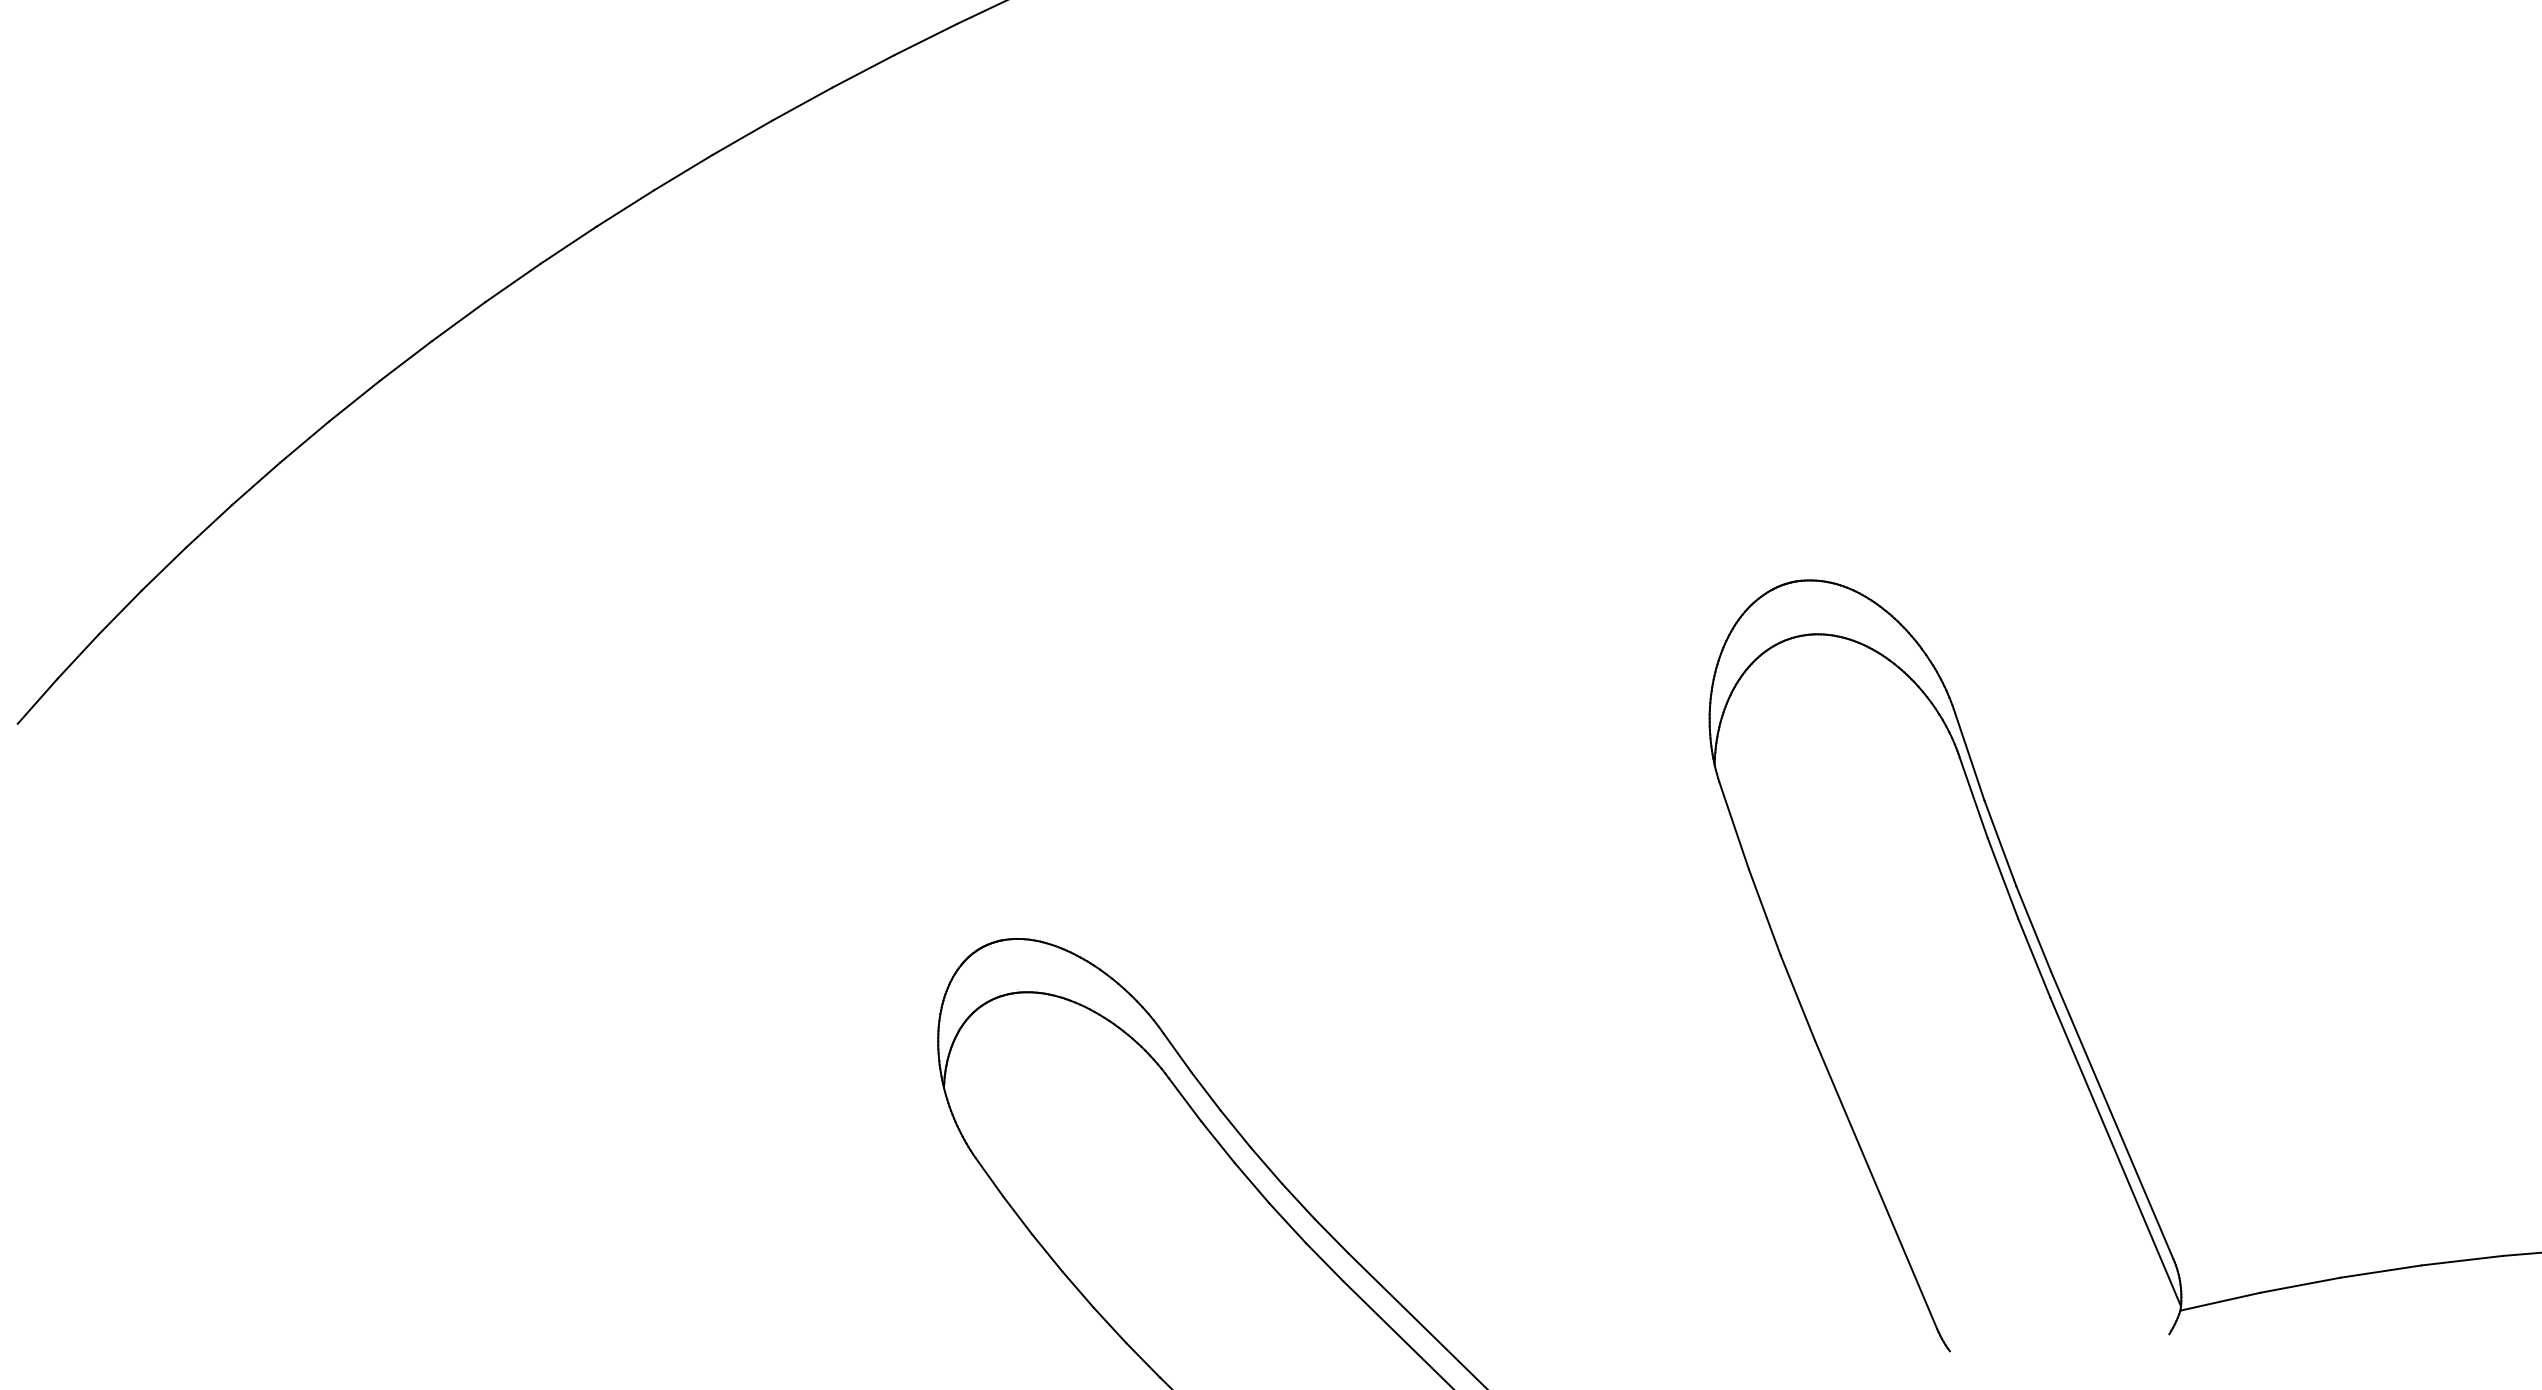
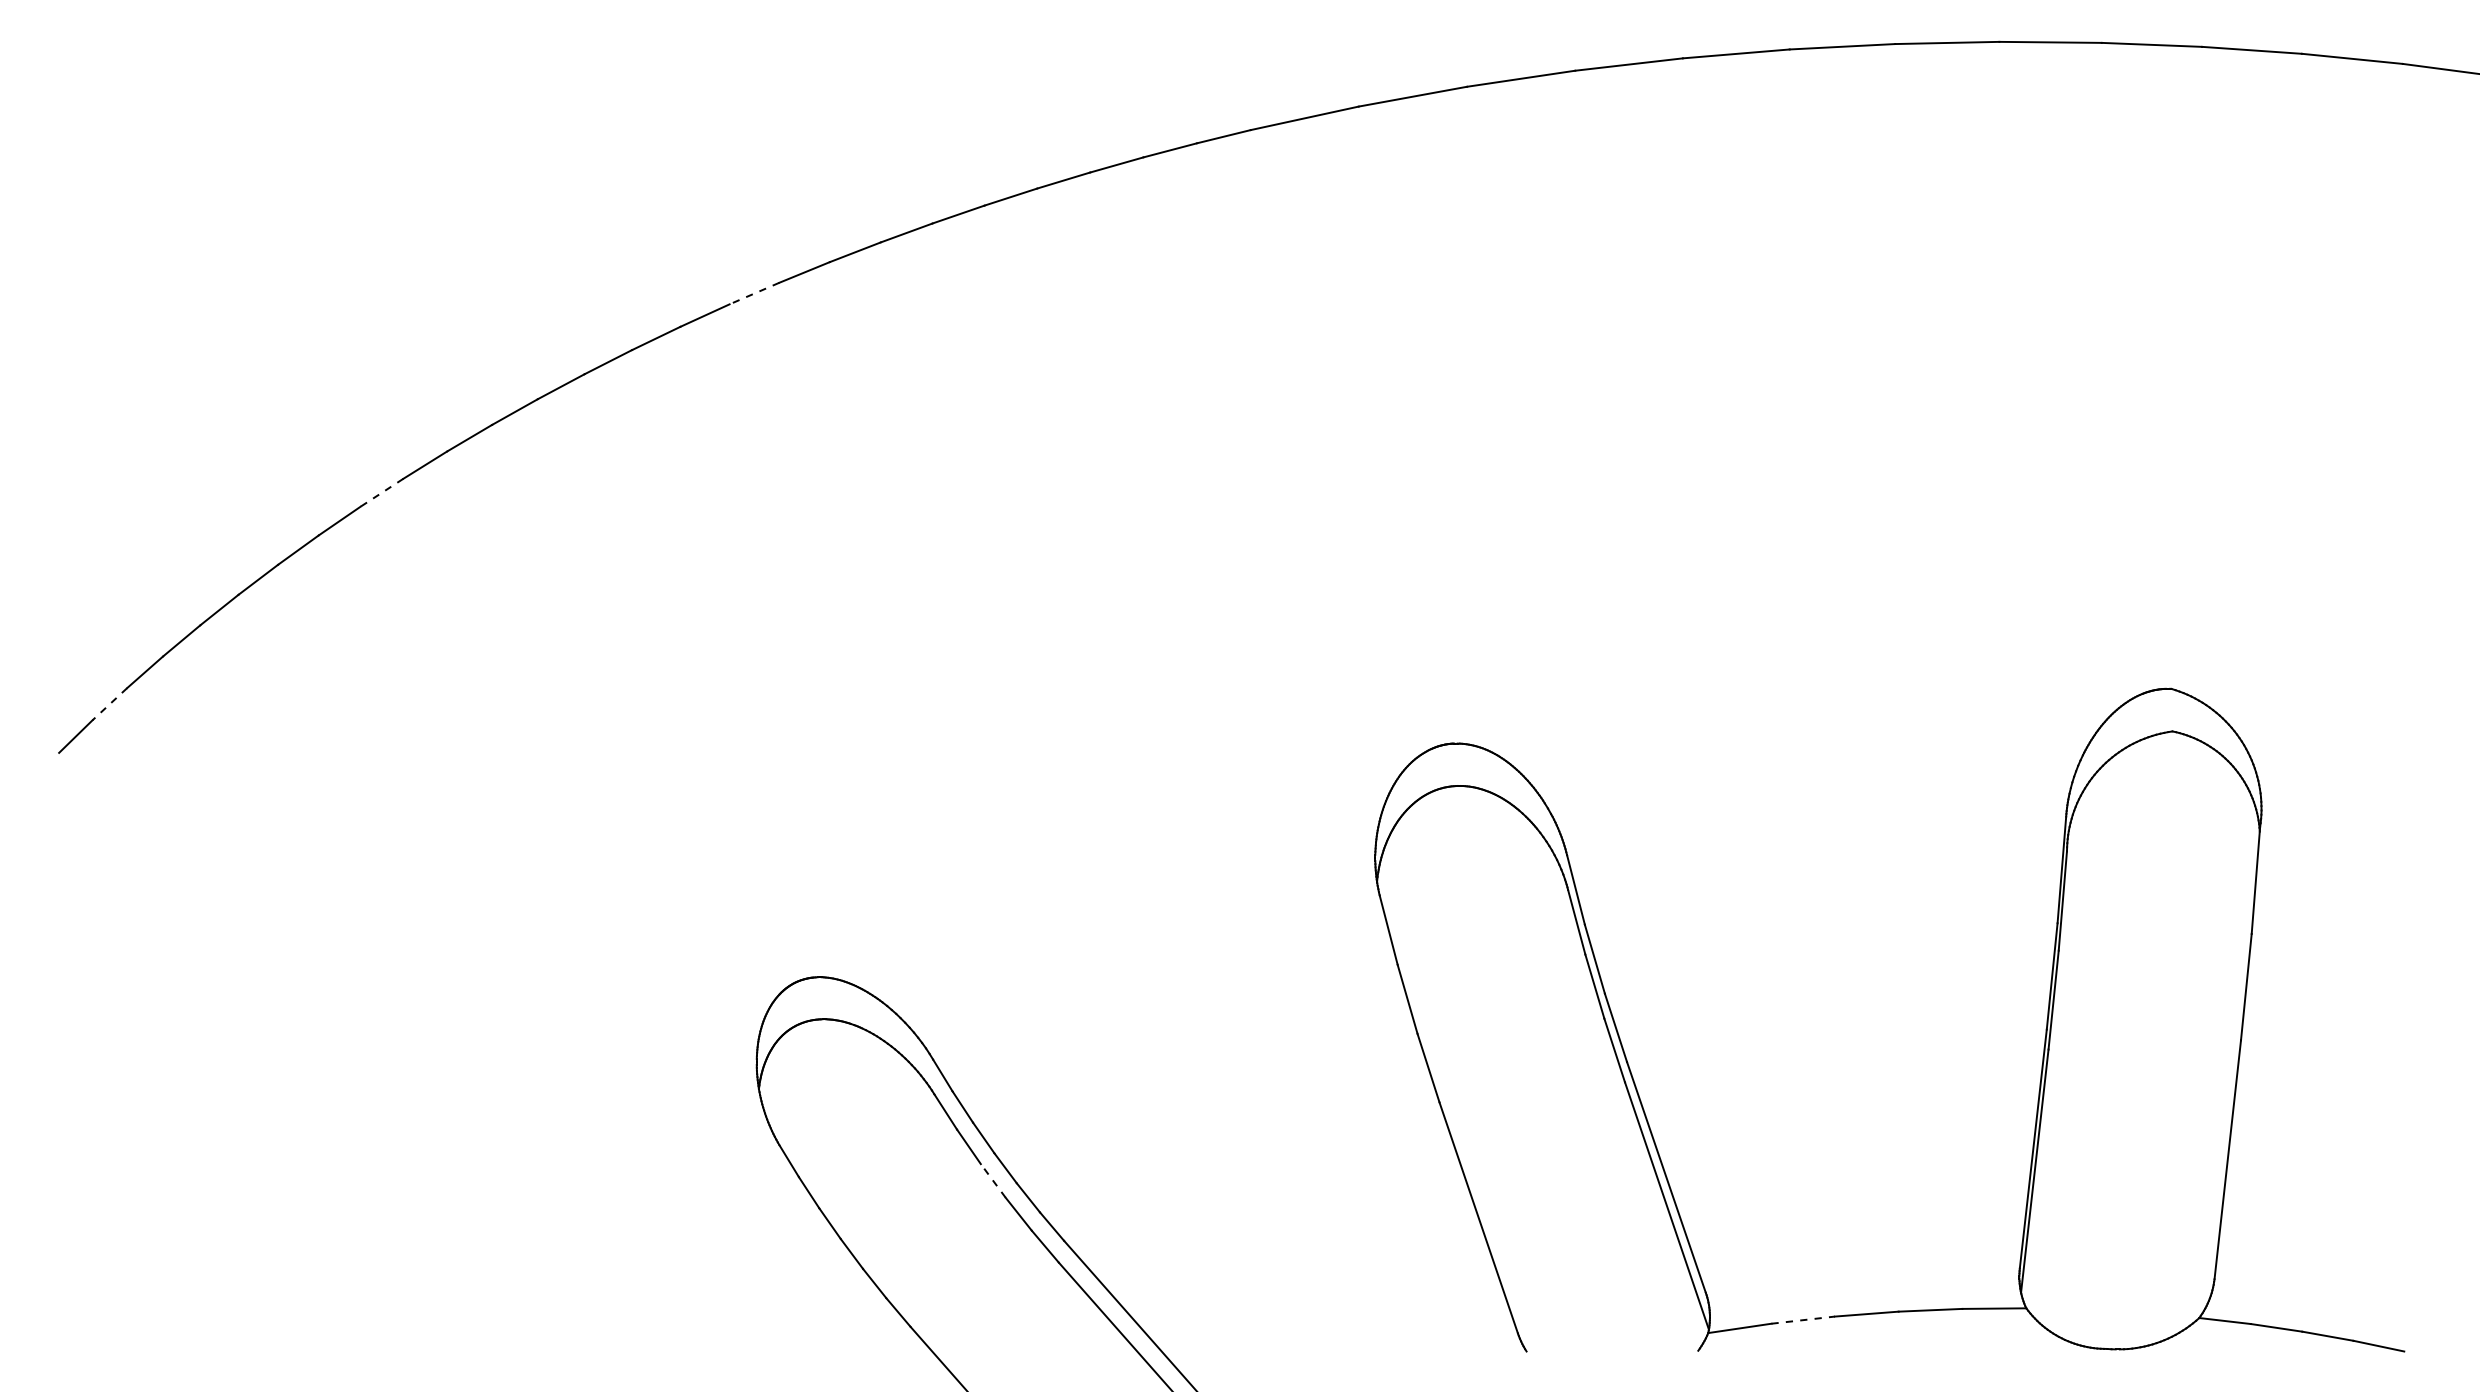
line: (863, 71) -> (754, 293), solid -> dashed
line: (405, 360) -> (381, 492), solid -> dashed
line: (77, 657) -> (109, 704), solid -> dashed
line: (1252, 1182) -> (993, 1180), solid -> dashed
line: (2300, 1285) -> (1803, 1320), solid -> dashed

